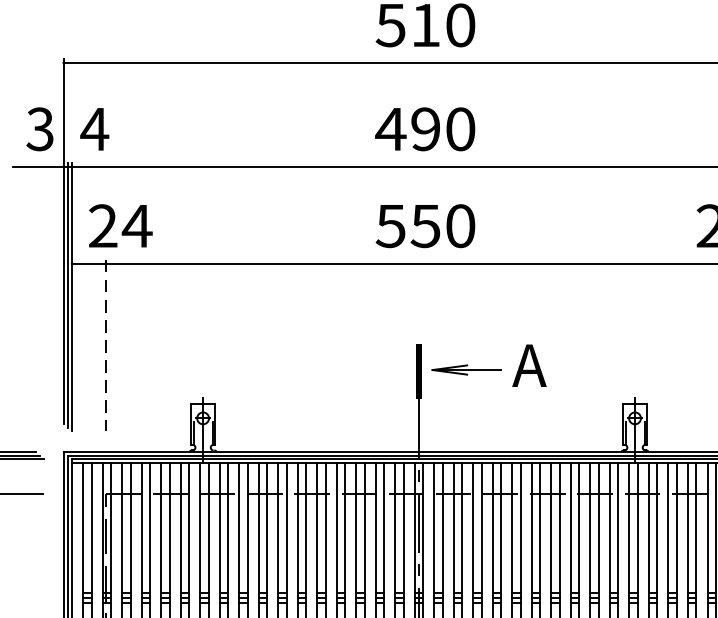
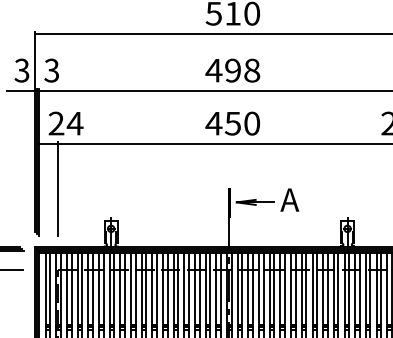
text: (94, 129) -> (51, 70), 4 -> 3
text: (461, 129) -> (252, 70), 490 -> 498
text: (390, 225) -> (213, 123), 550 -> 450
line: (105, 344) -> (57, 188), dashed -> solid

